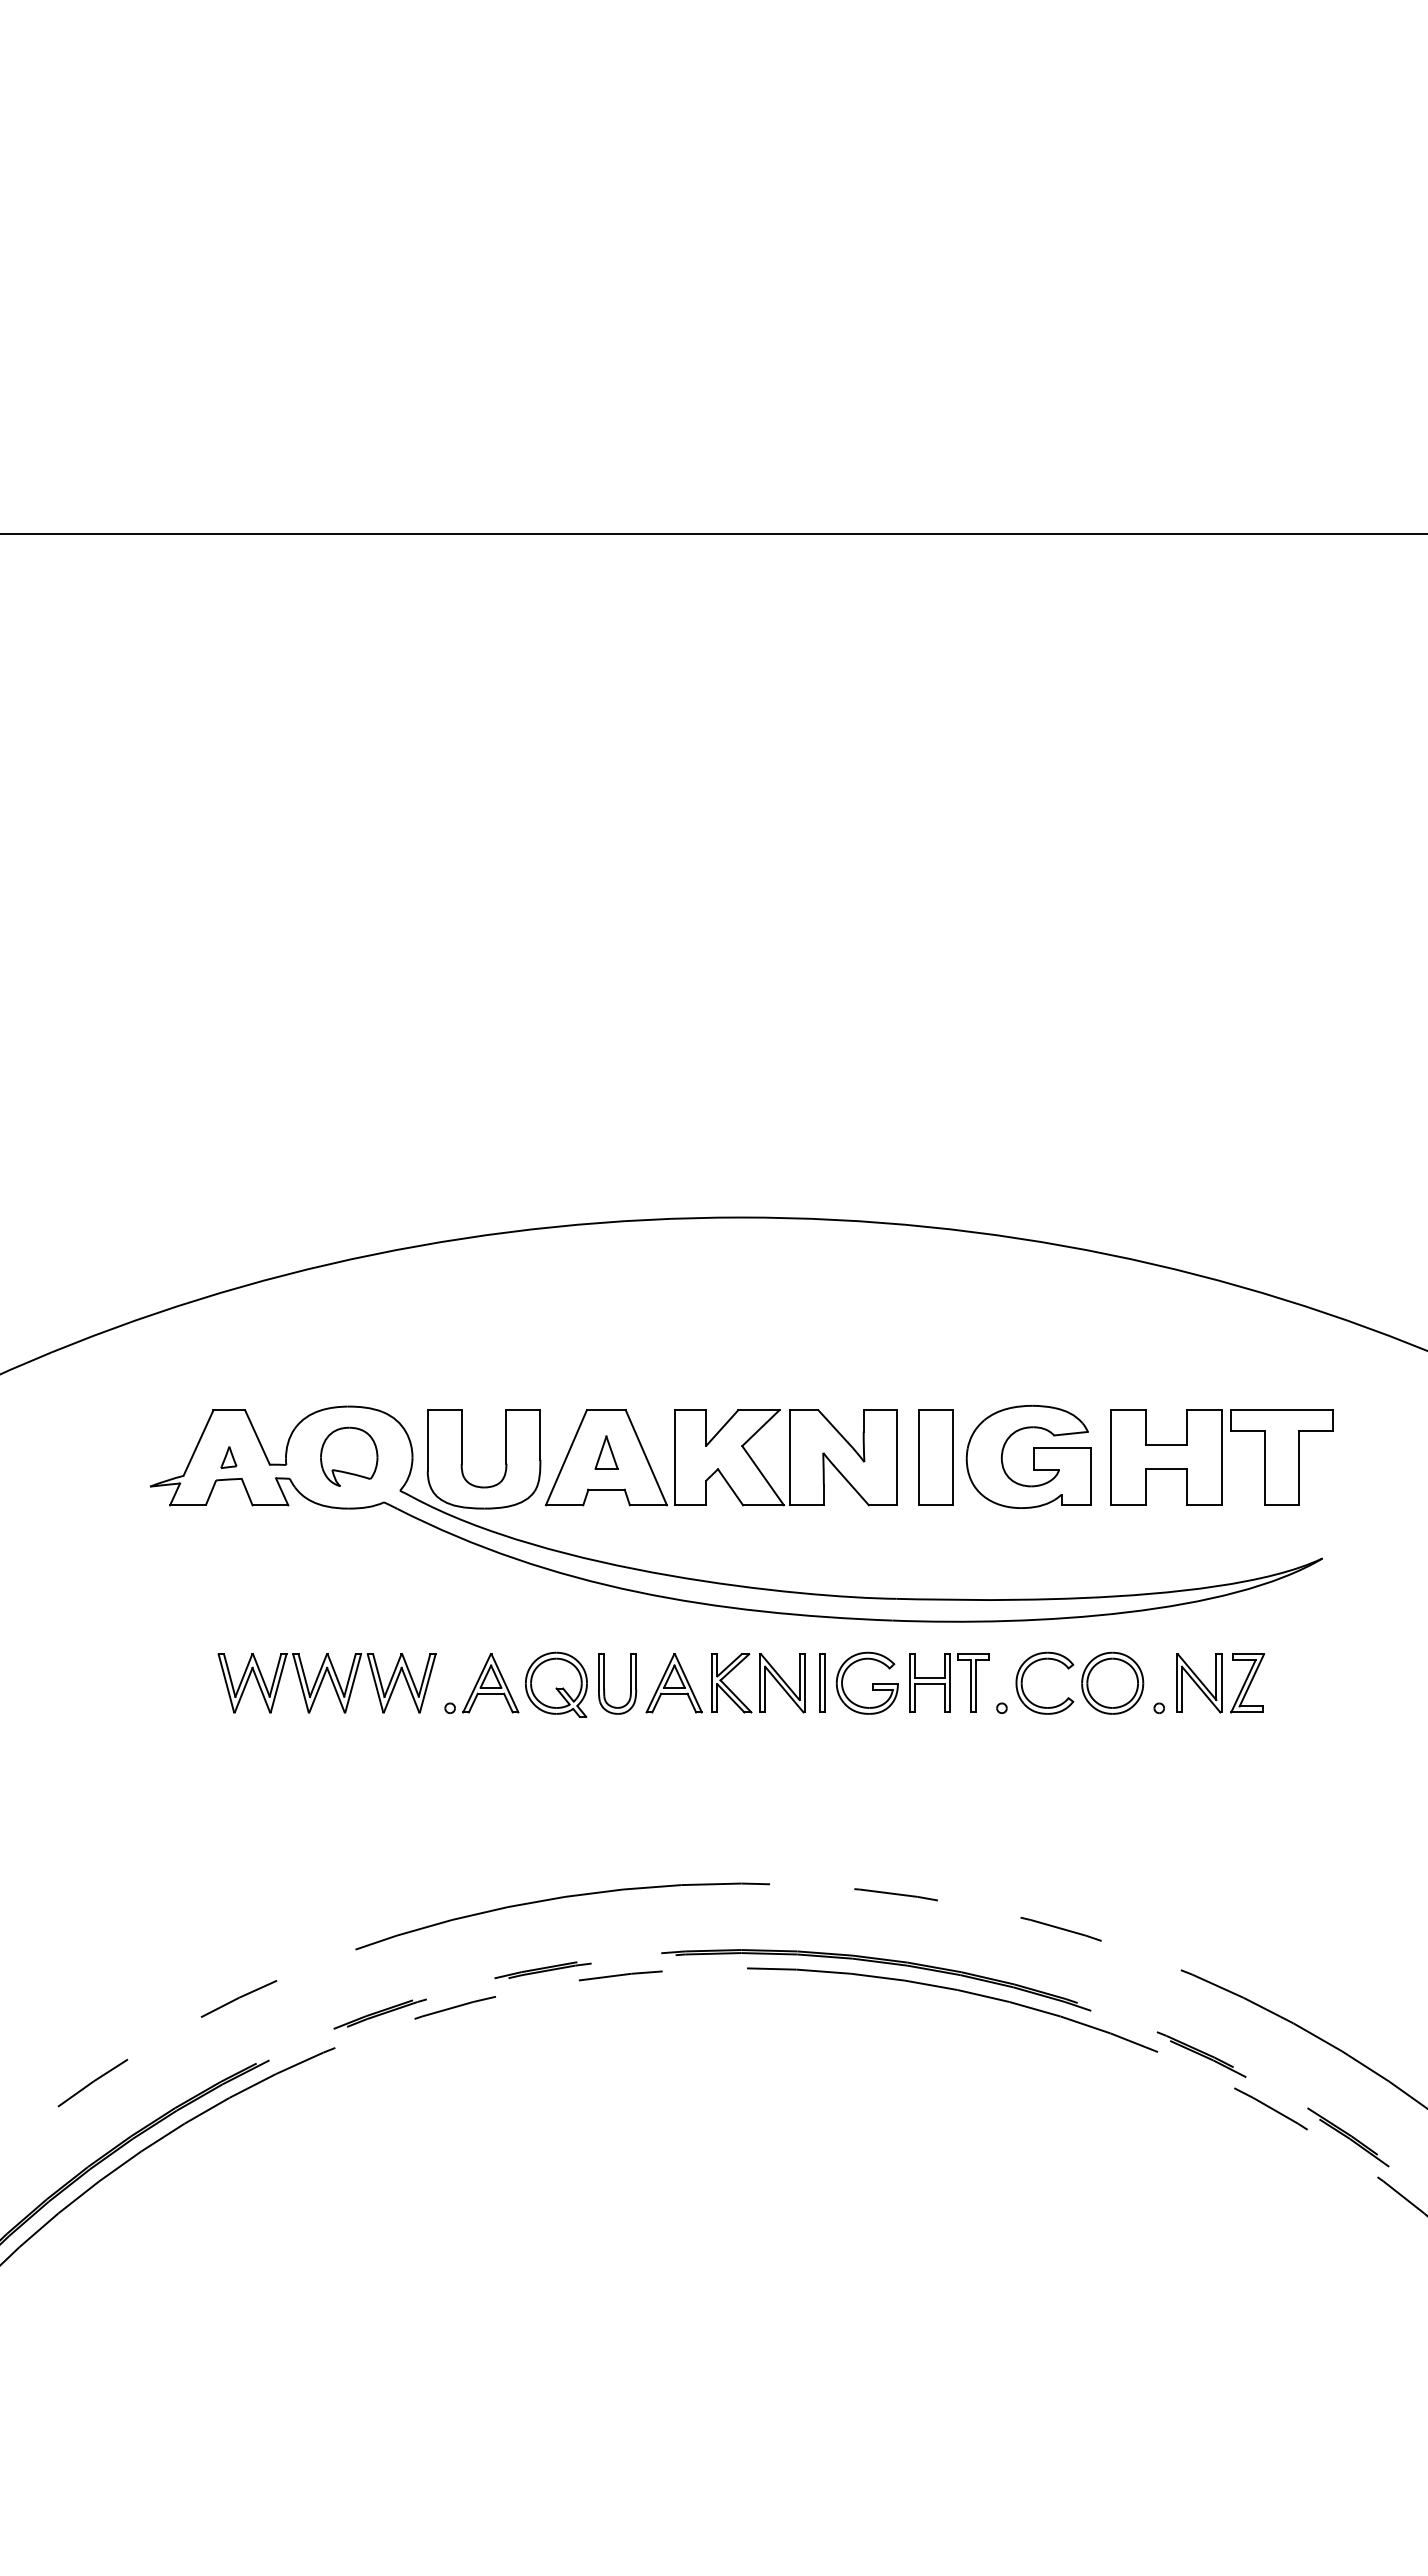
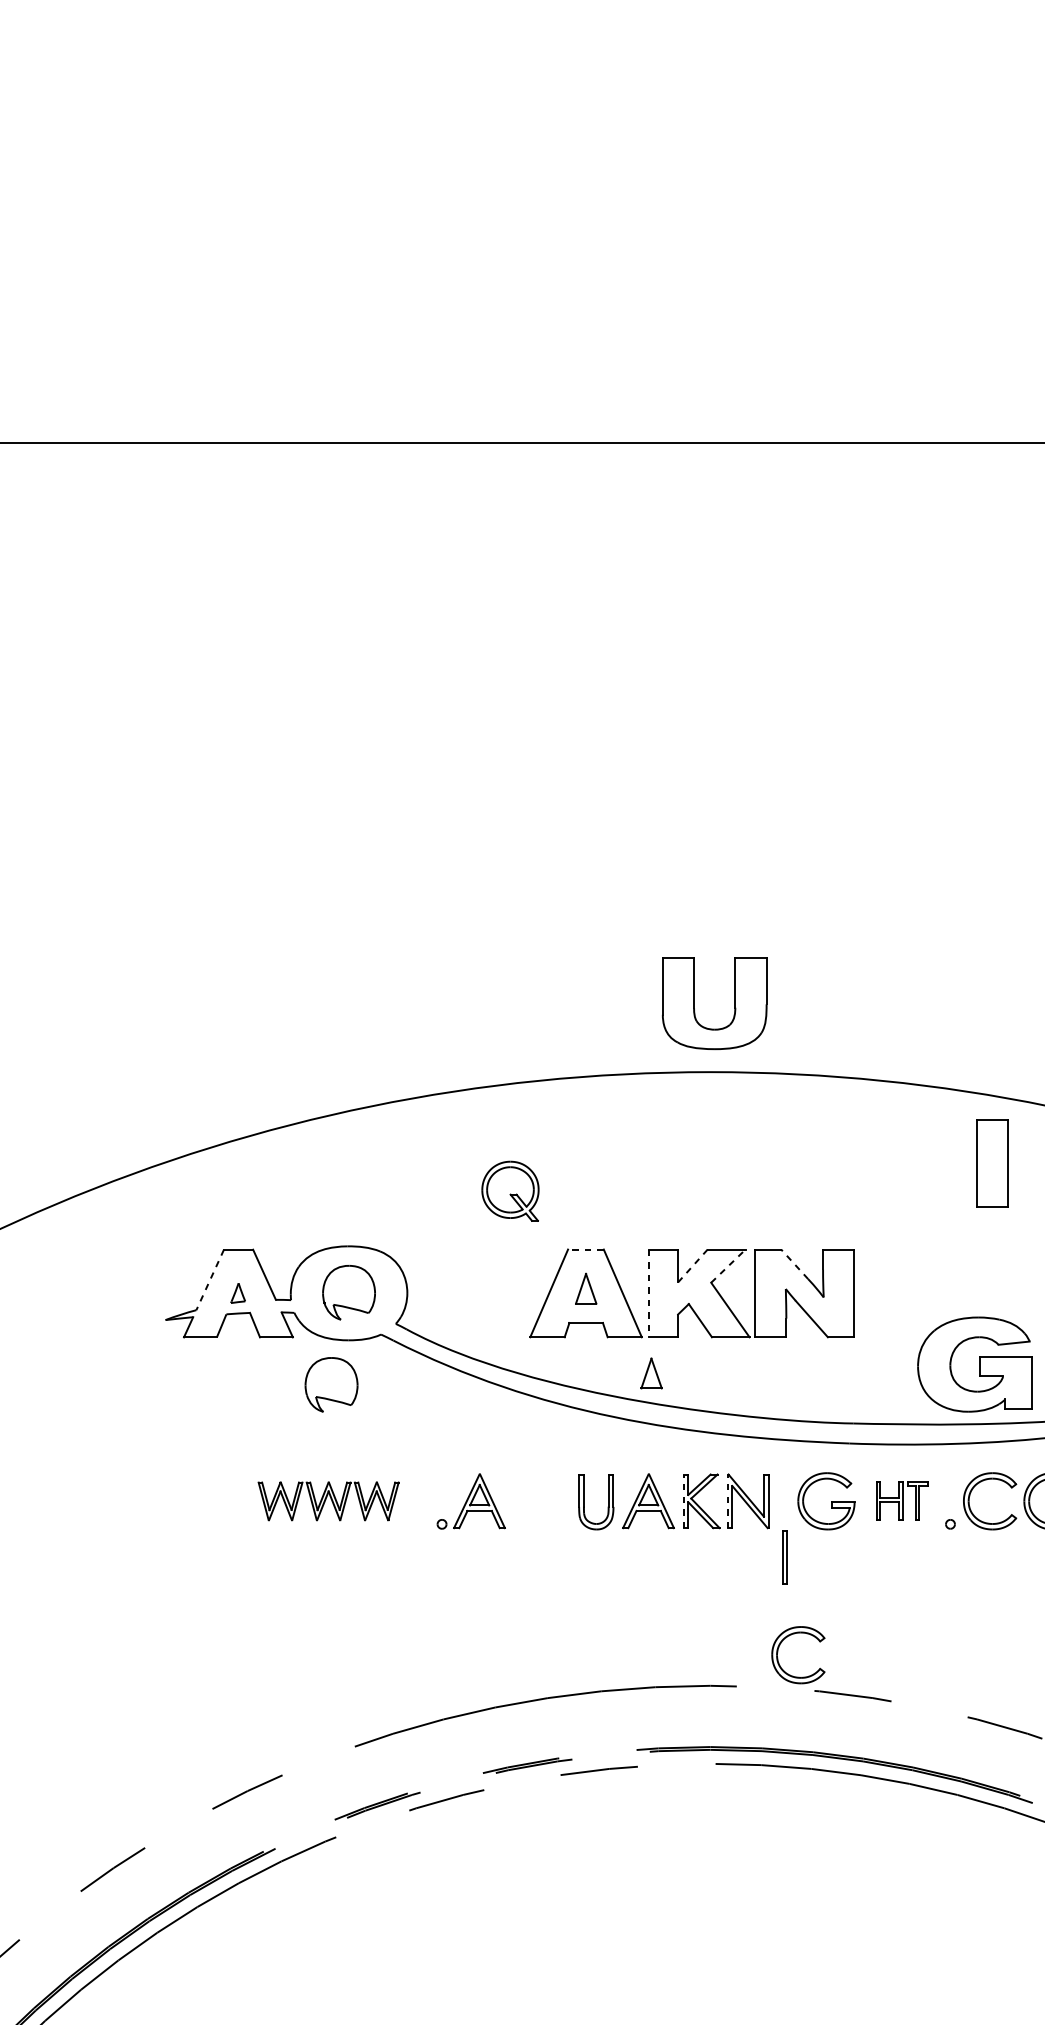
line: (605, 1410) -> (585, 1249), solid -> dashed
line: (832, 1426) -> (794, 1264), solid -> dashed
line: (722, 1427) -> (692, 1265), solid -> dashed
line: (760, 1428) -> (727, 1266), solid -> dashed
line: (198, 1443) -> (210, 1280), solid -> dashed
part: (1028, 1456) -> (974, 1364), moved
line: (674, 1457) -> (648, 1293), solid -> dashed
part: (935, 1457) -> (991, 1163), moved
part: (462, 1459) -> (694, 1003), moved
part: (677, 1544) -> (651, 1373), added
part: (330, 1556) -> (331, 1384), added
line: (712, 1682) -> (683, 1500), solid -> dashed
line: (759, 1682) -> (727, 1500), solid -> dashed
part: (822, 1682) -> (785, 1556), moved
part: (949, 1682) -> (902, 1500), size x0.7
part: (326, 1683) -> (328, 1501), size x0.7
part: (556, 1684) -> (510, 1190), moved
part: (815, 1845) -> (778, 1650), added

